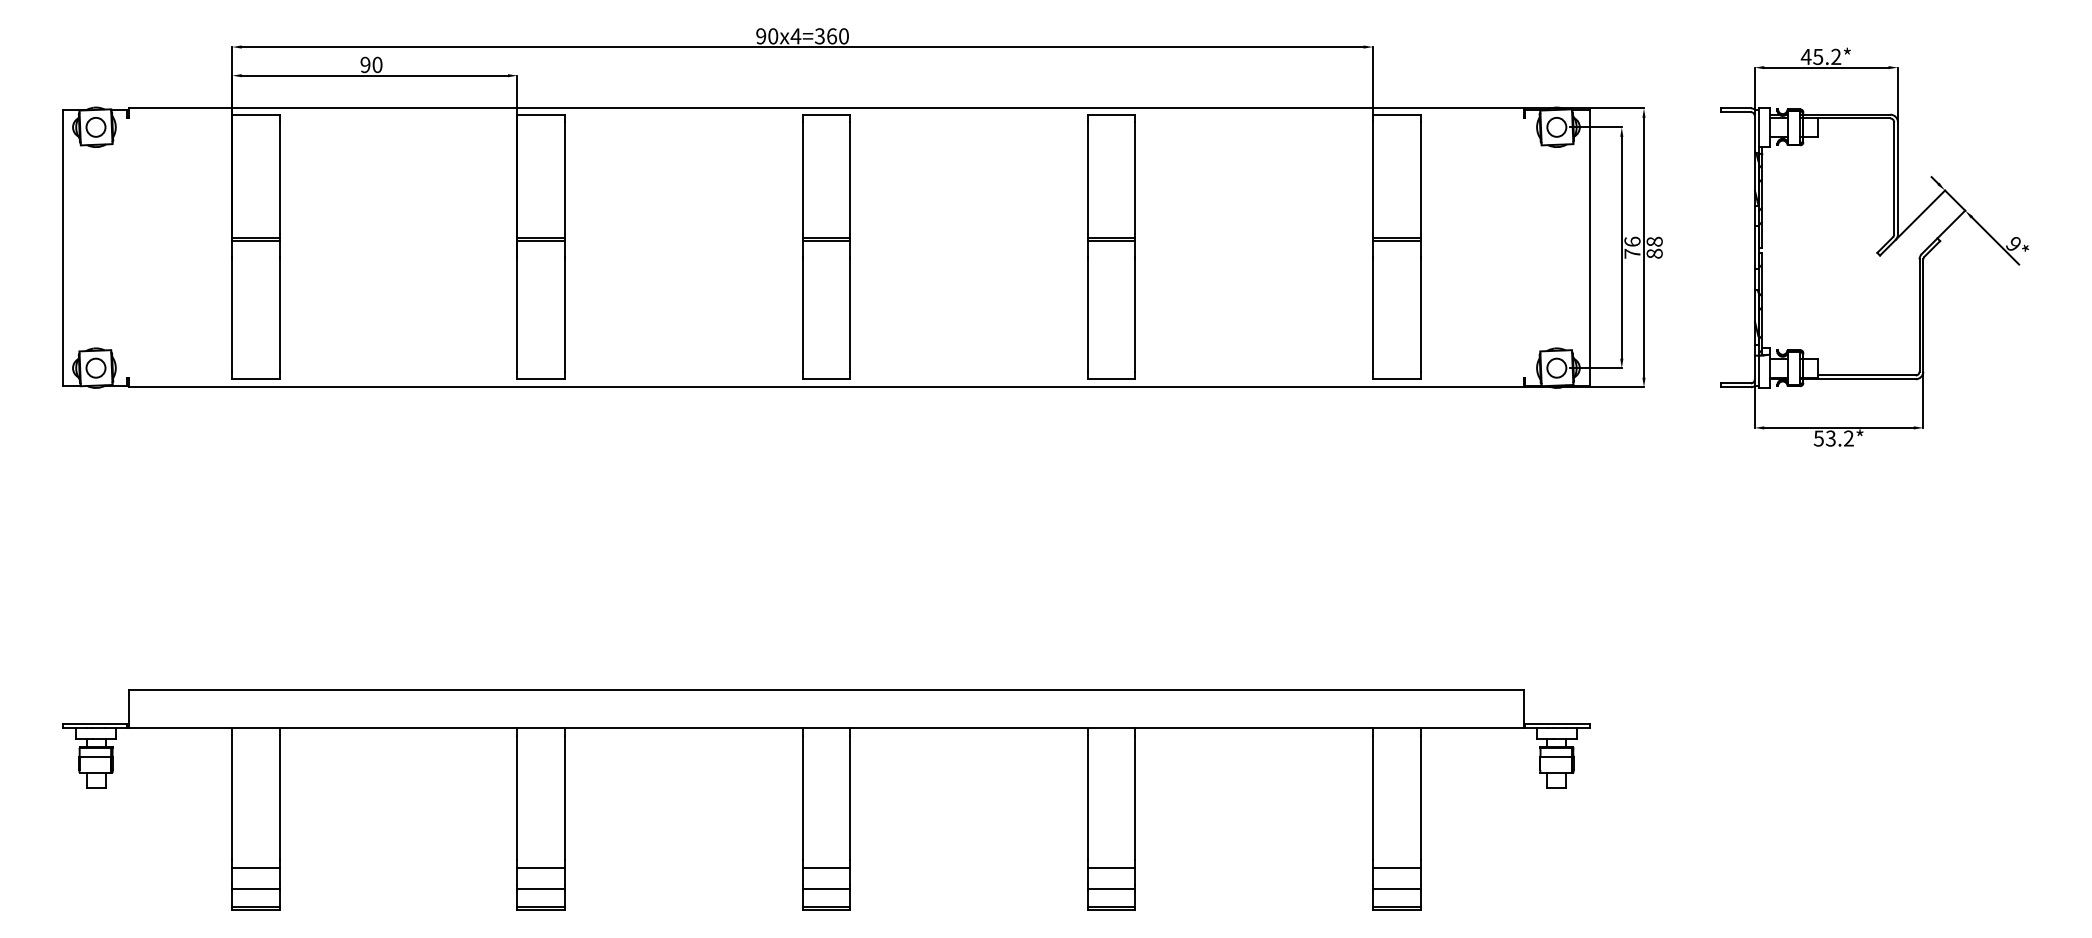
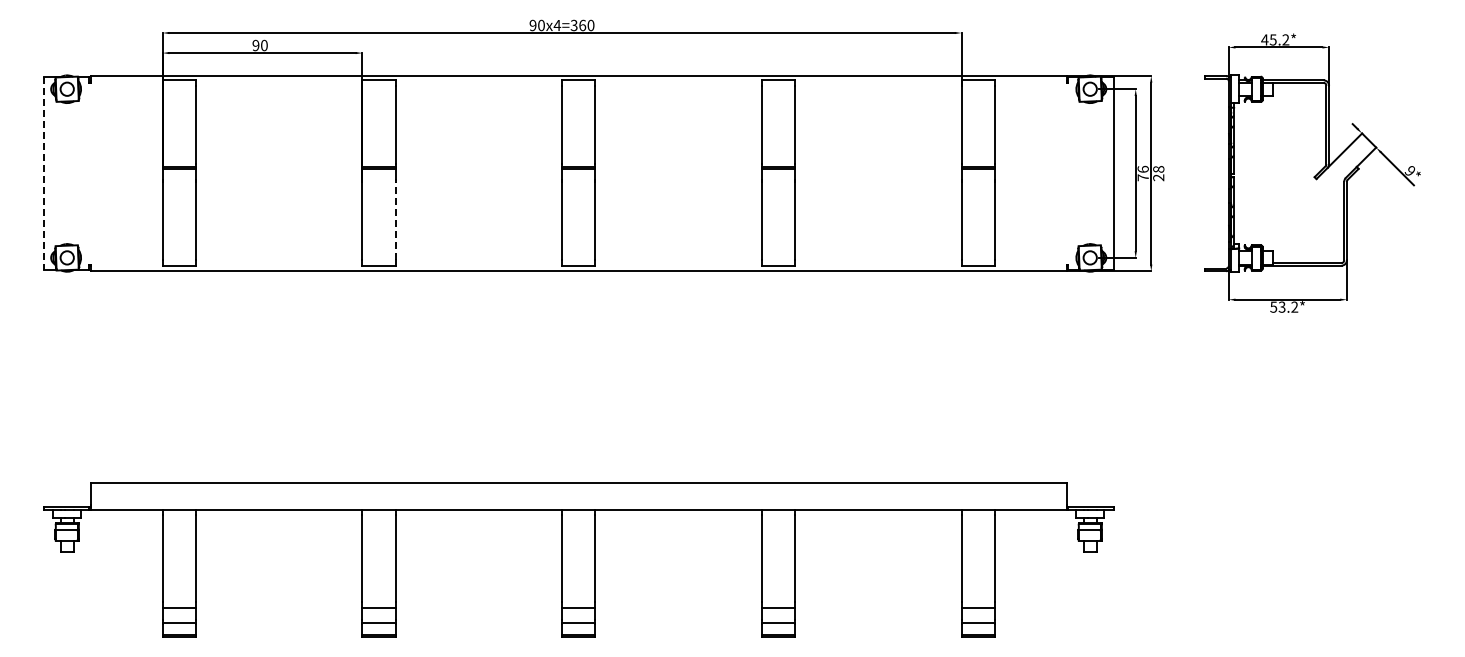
line: (62, 247) -> (43, 173), solid -> dashed
text: (1654, 253) -> (1158, 177), 88 -> 28
line: (564, 314) -> (395, 220), solid -> dashed

